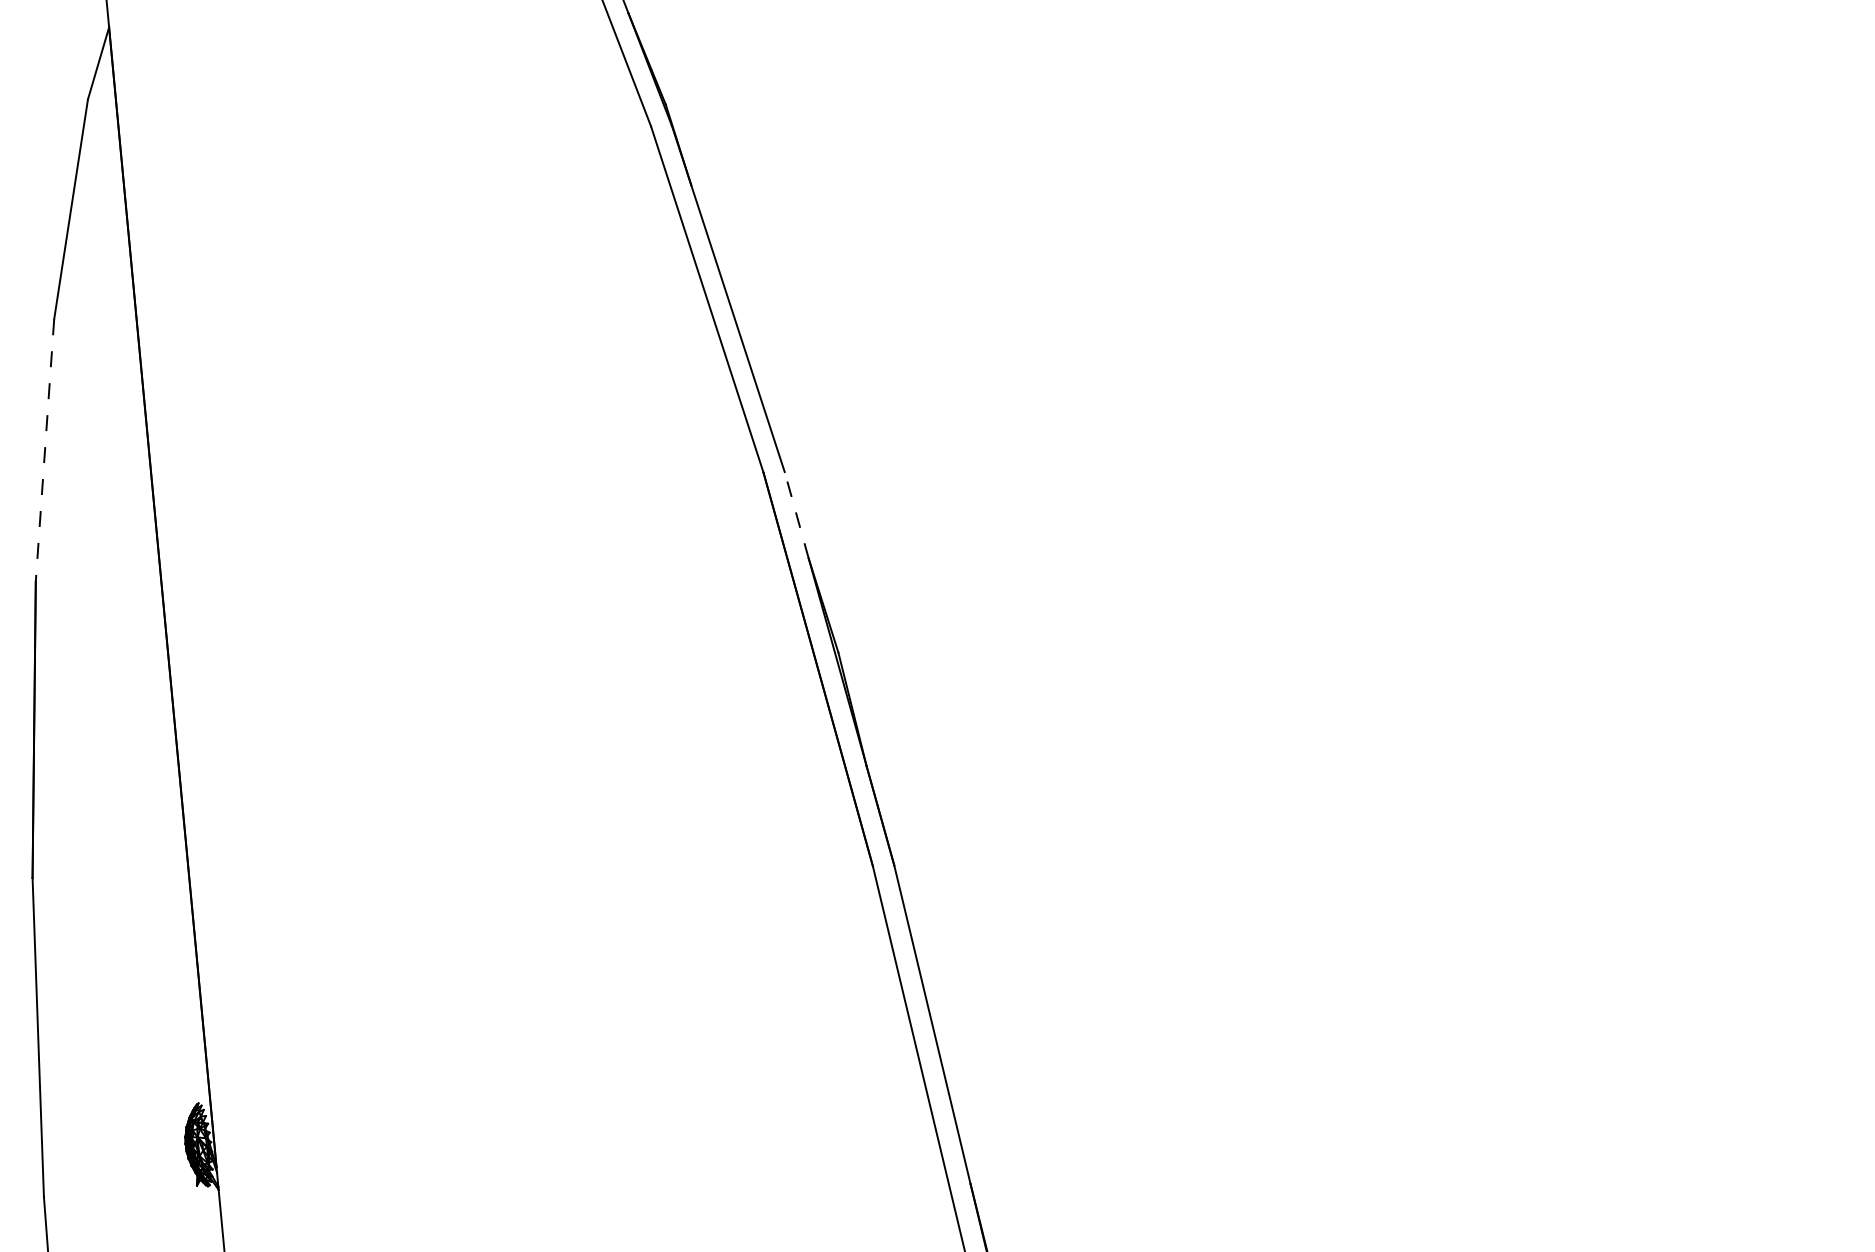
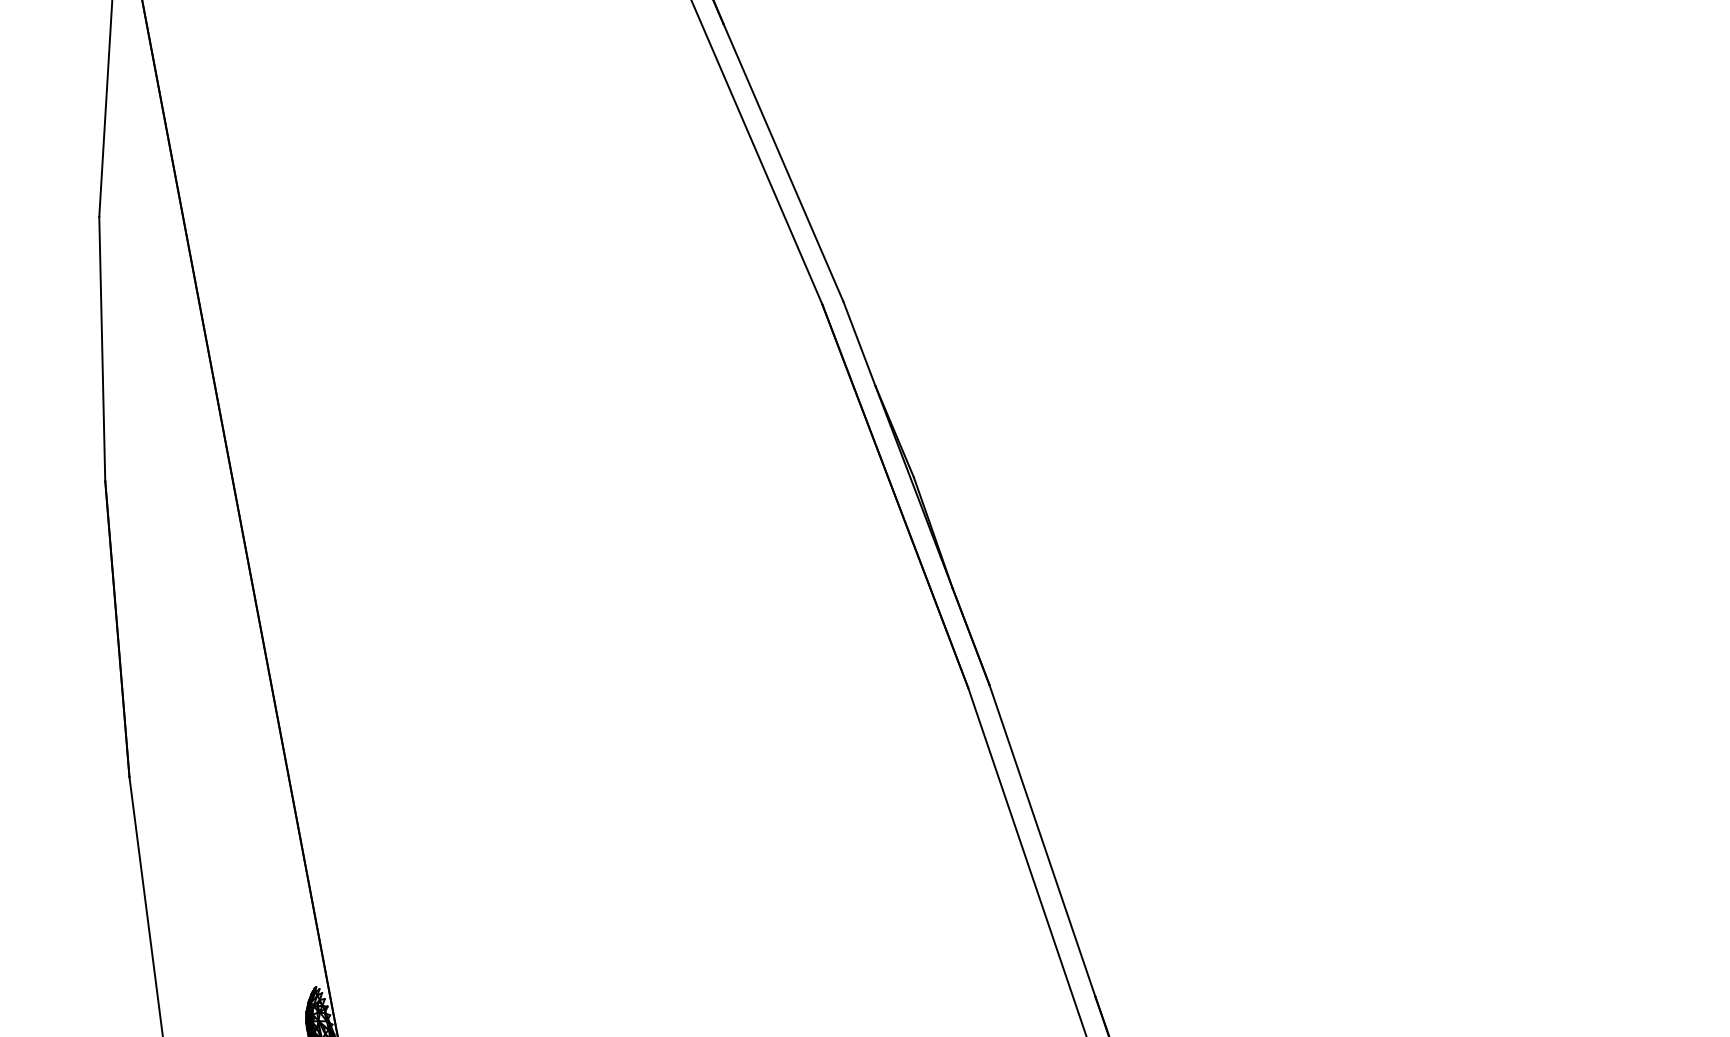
line: (44, 450) -> (101, 348), dashed -> solid
line: (796, 515) -> (859, 344), dashed -> solid

